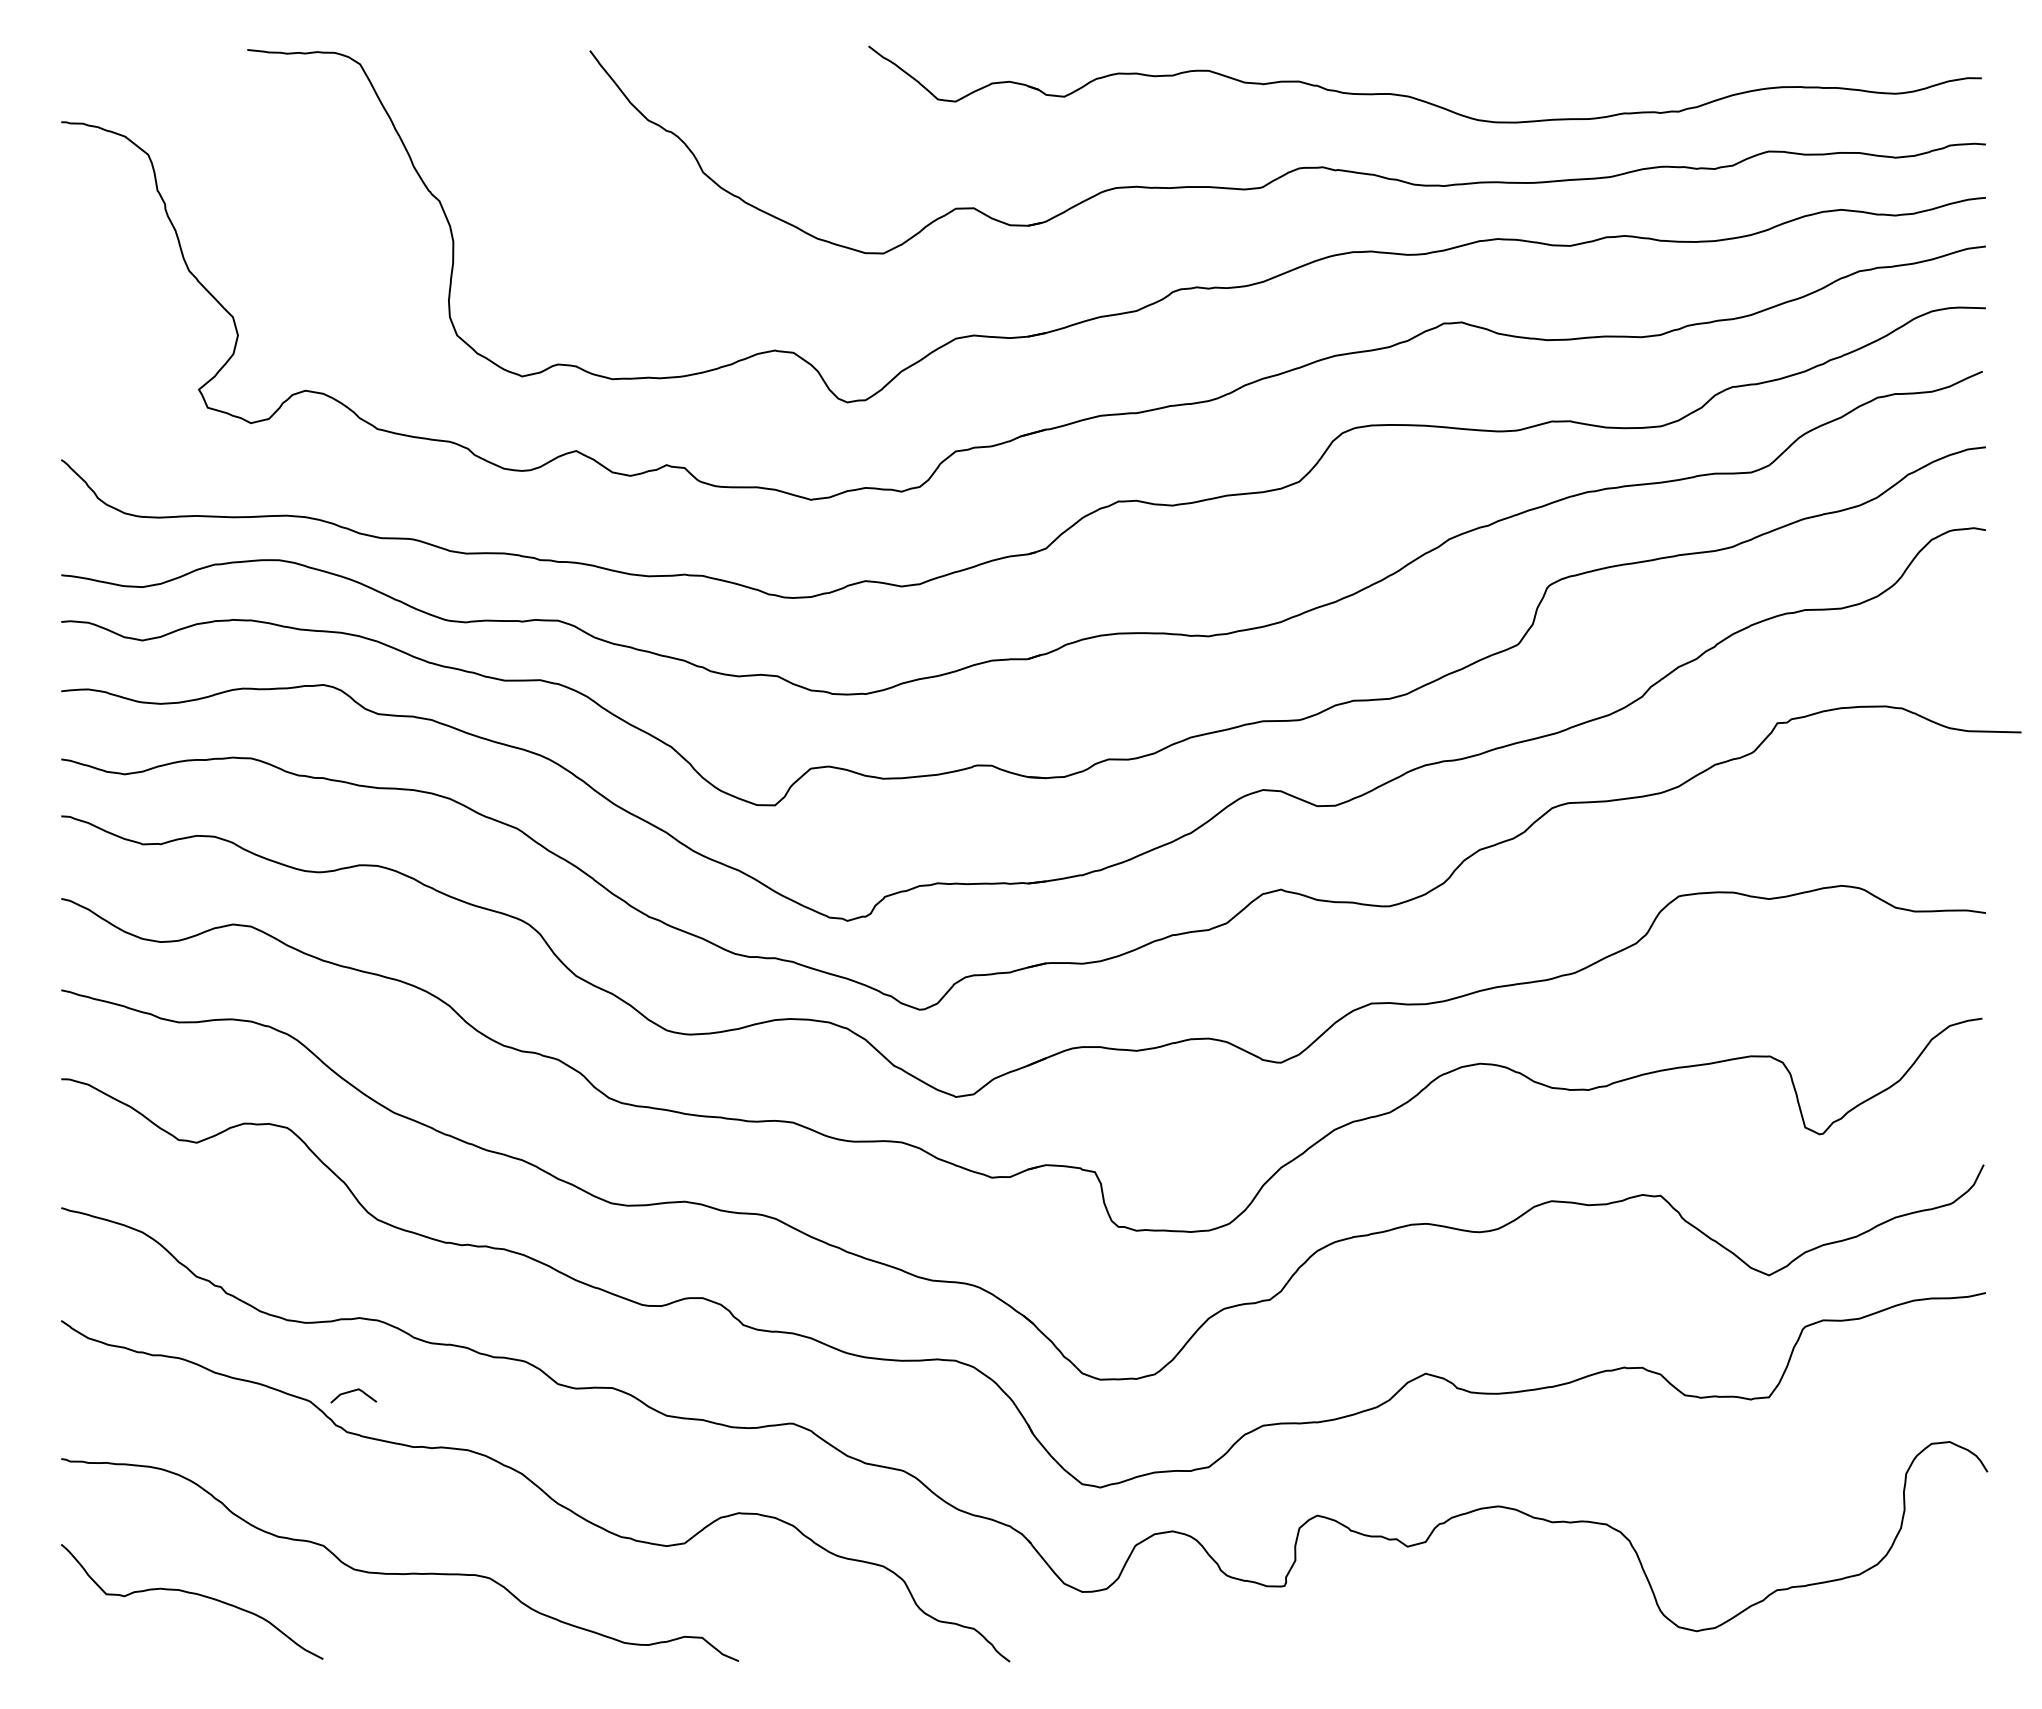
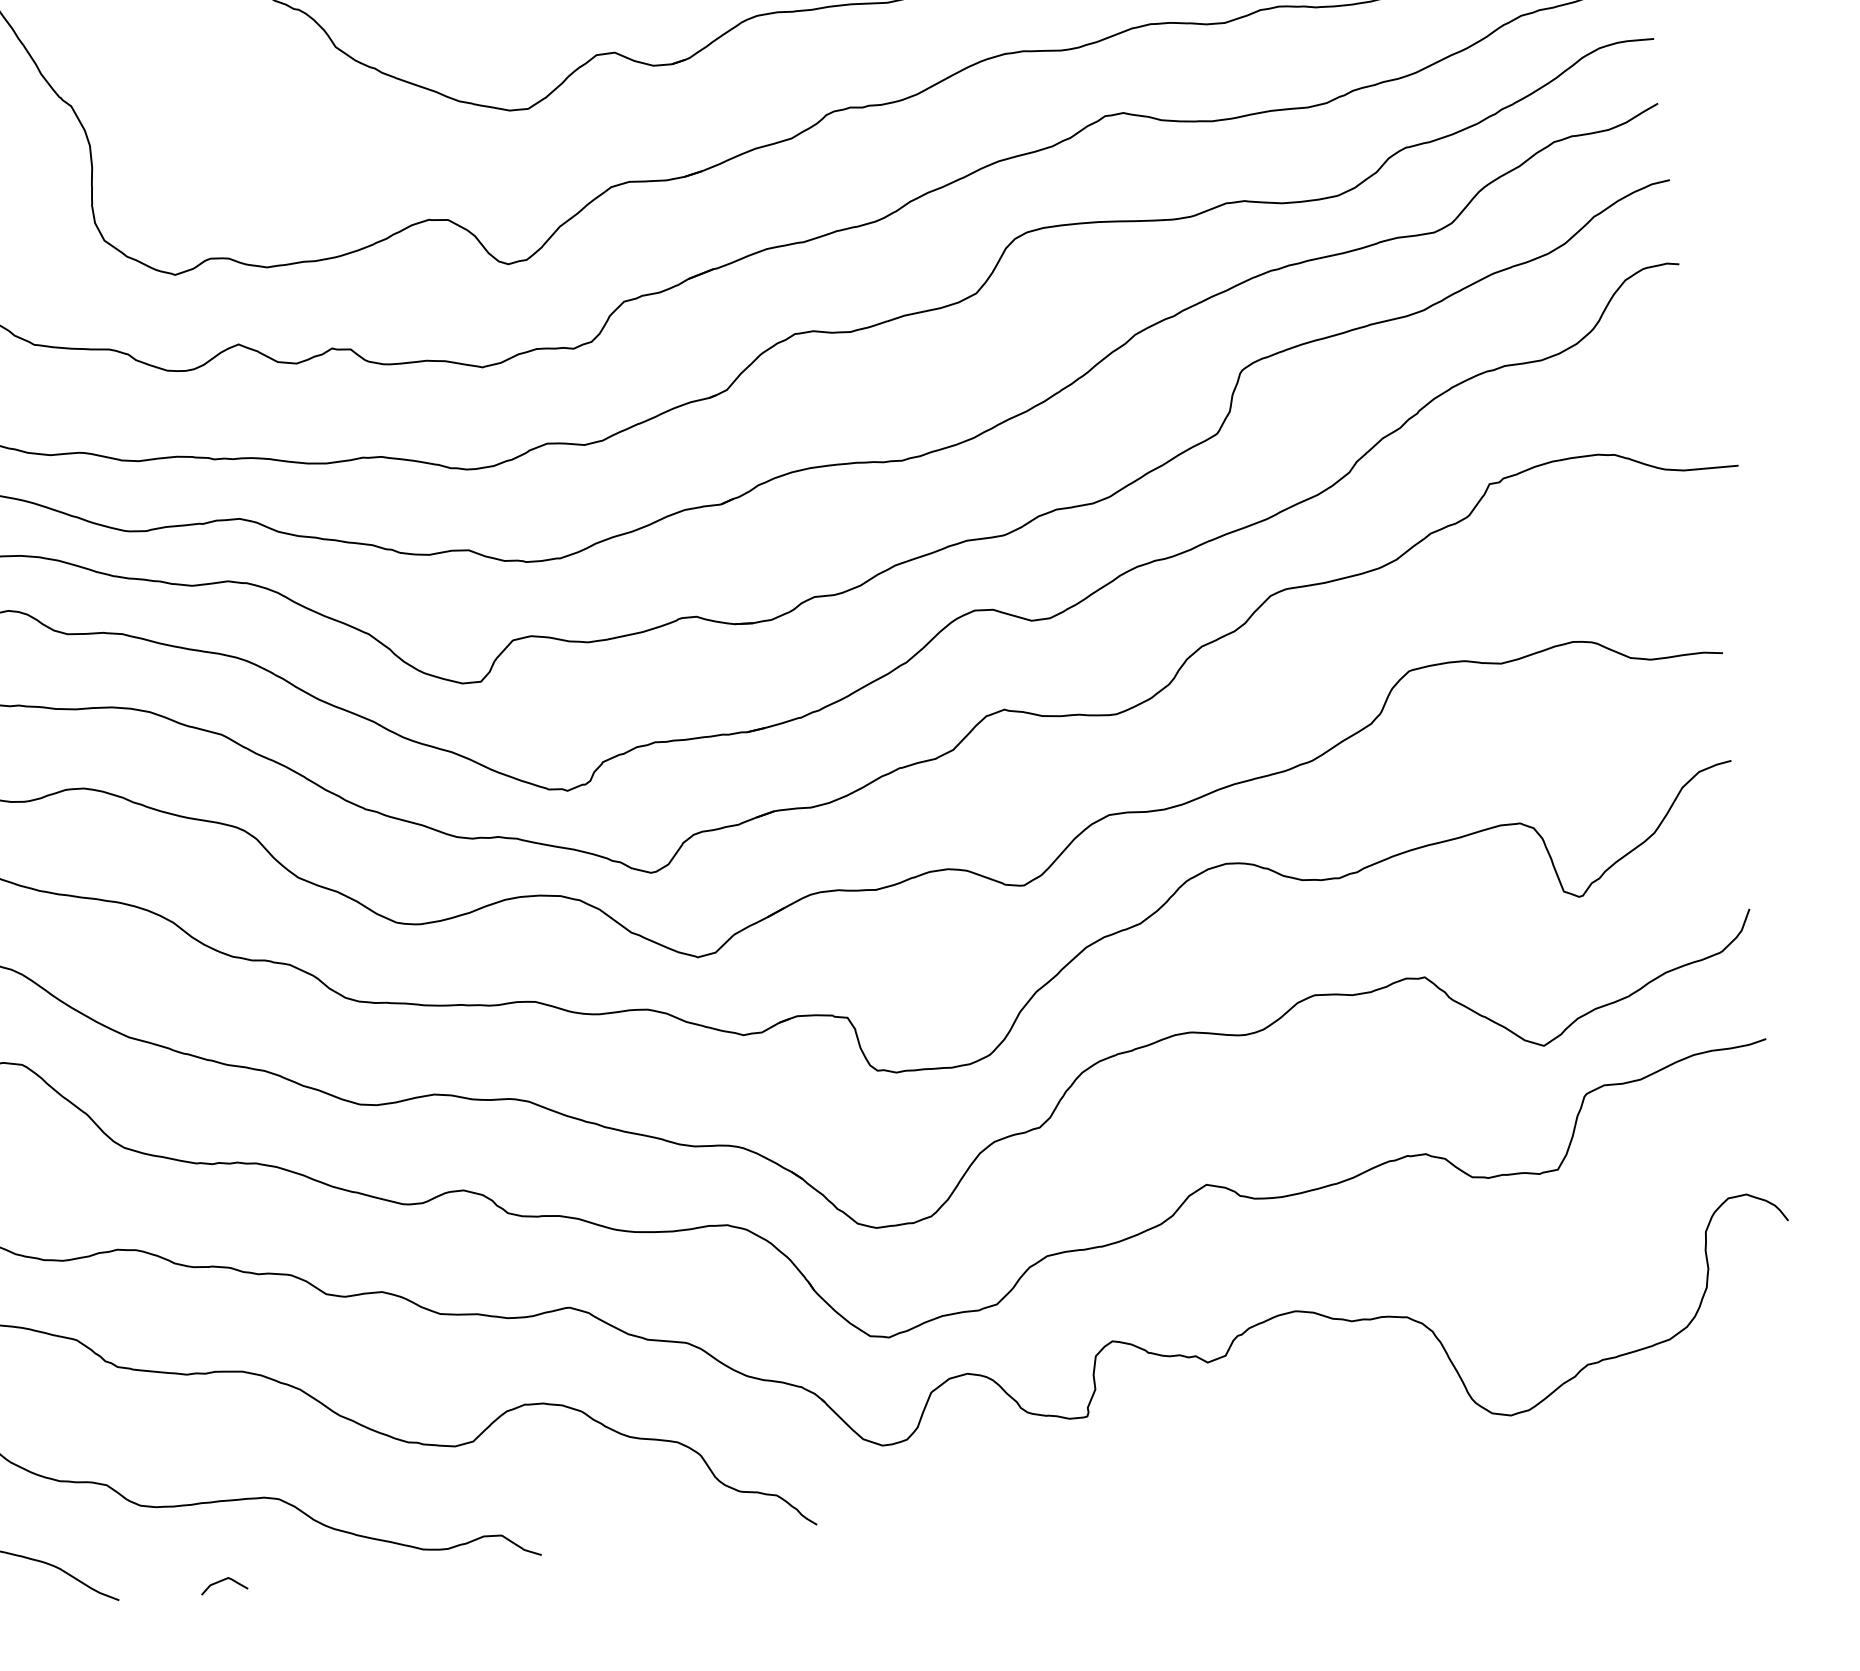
curve: (351, 1392) -> (221, 1582), moved

